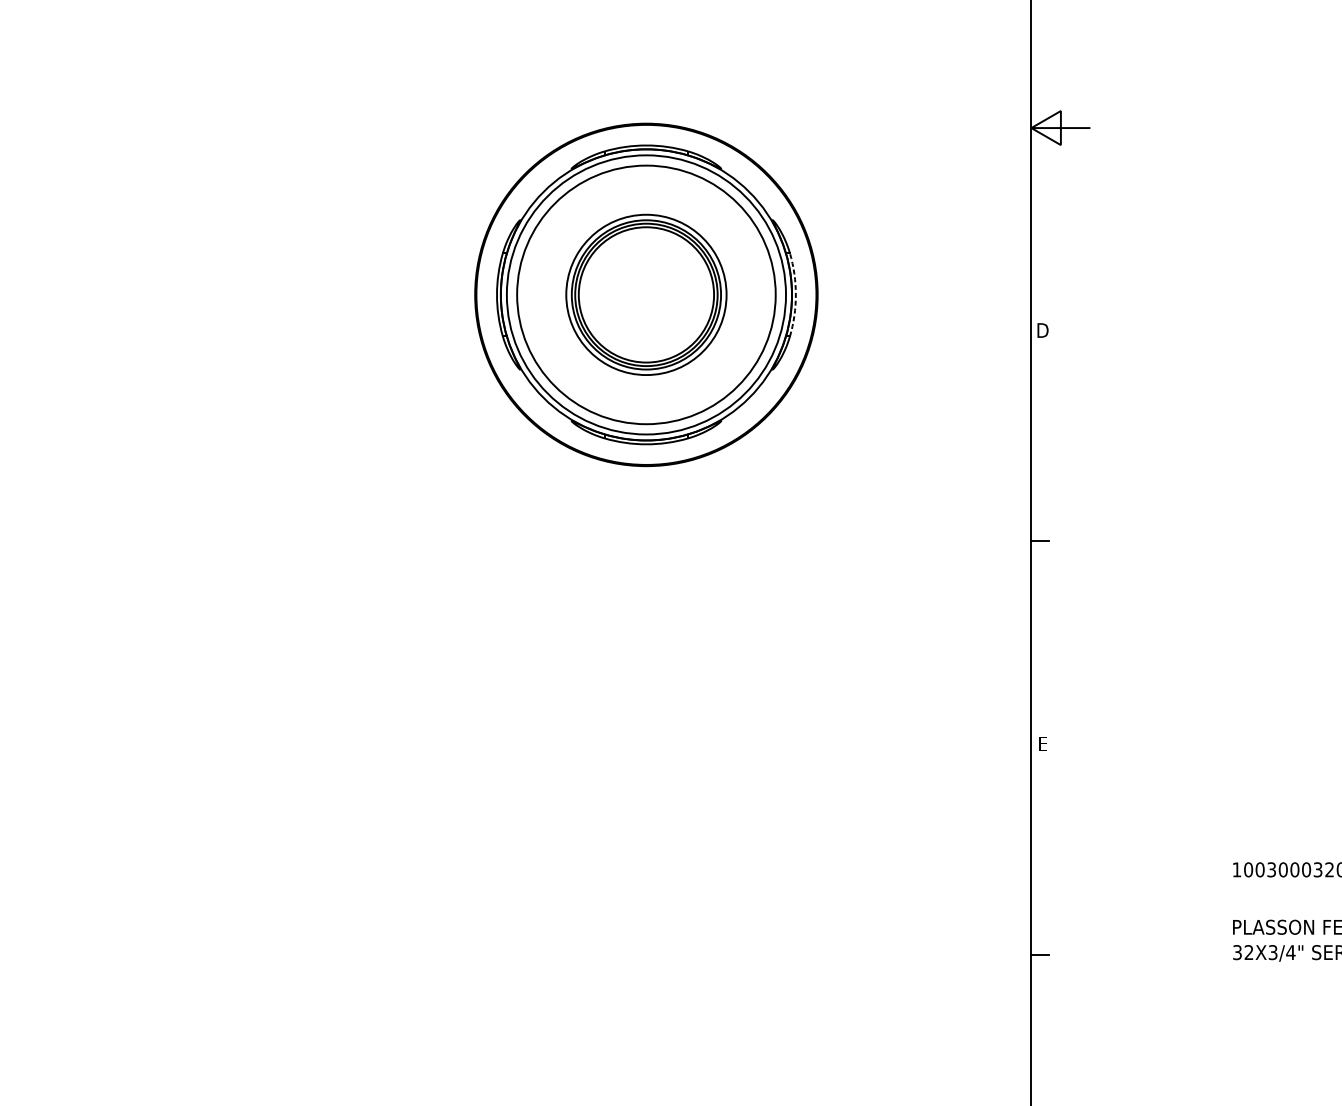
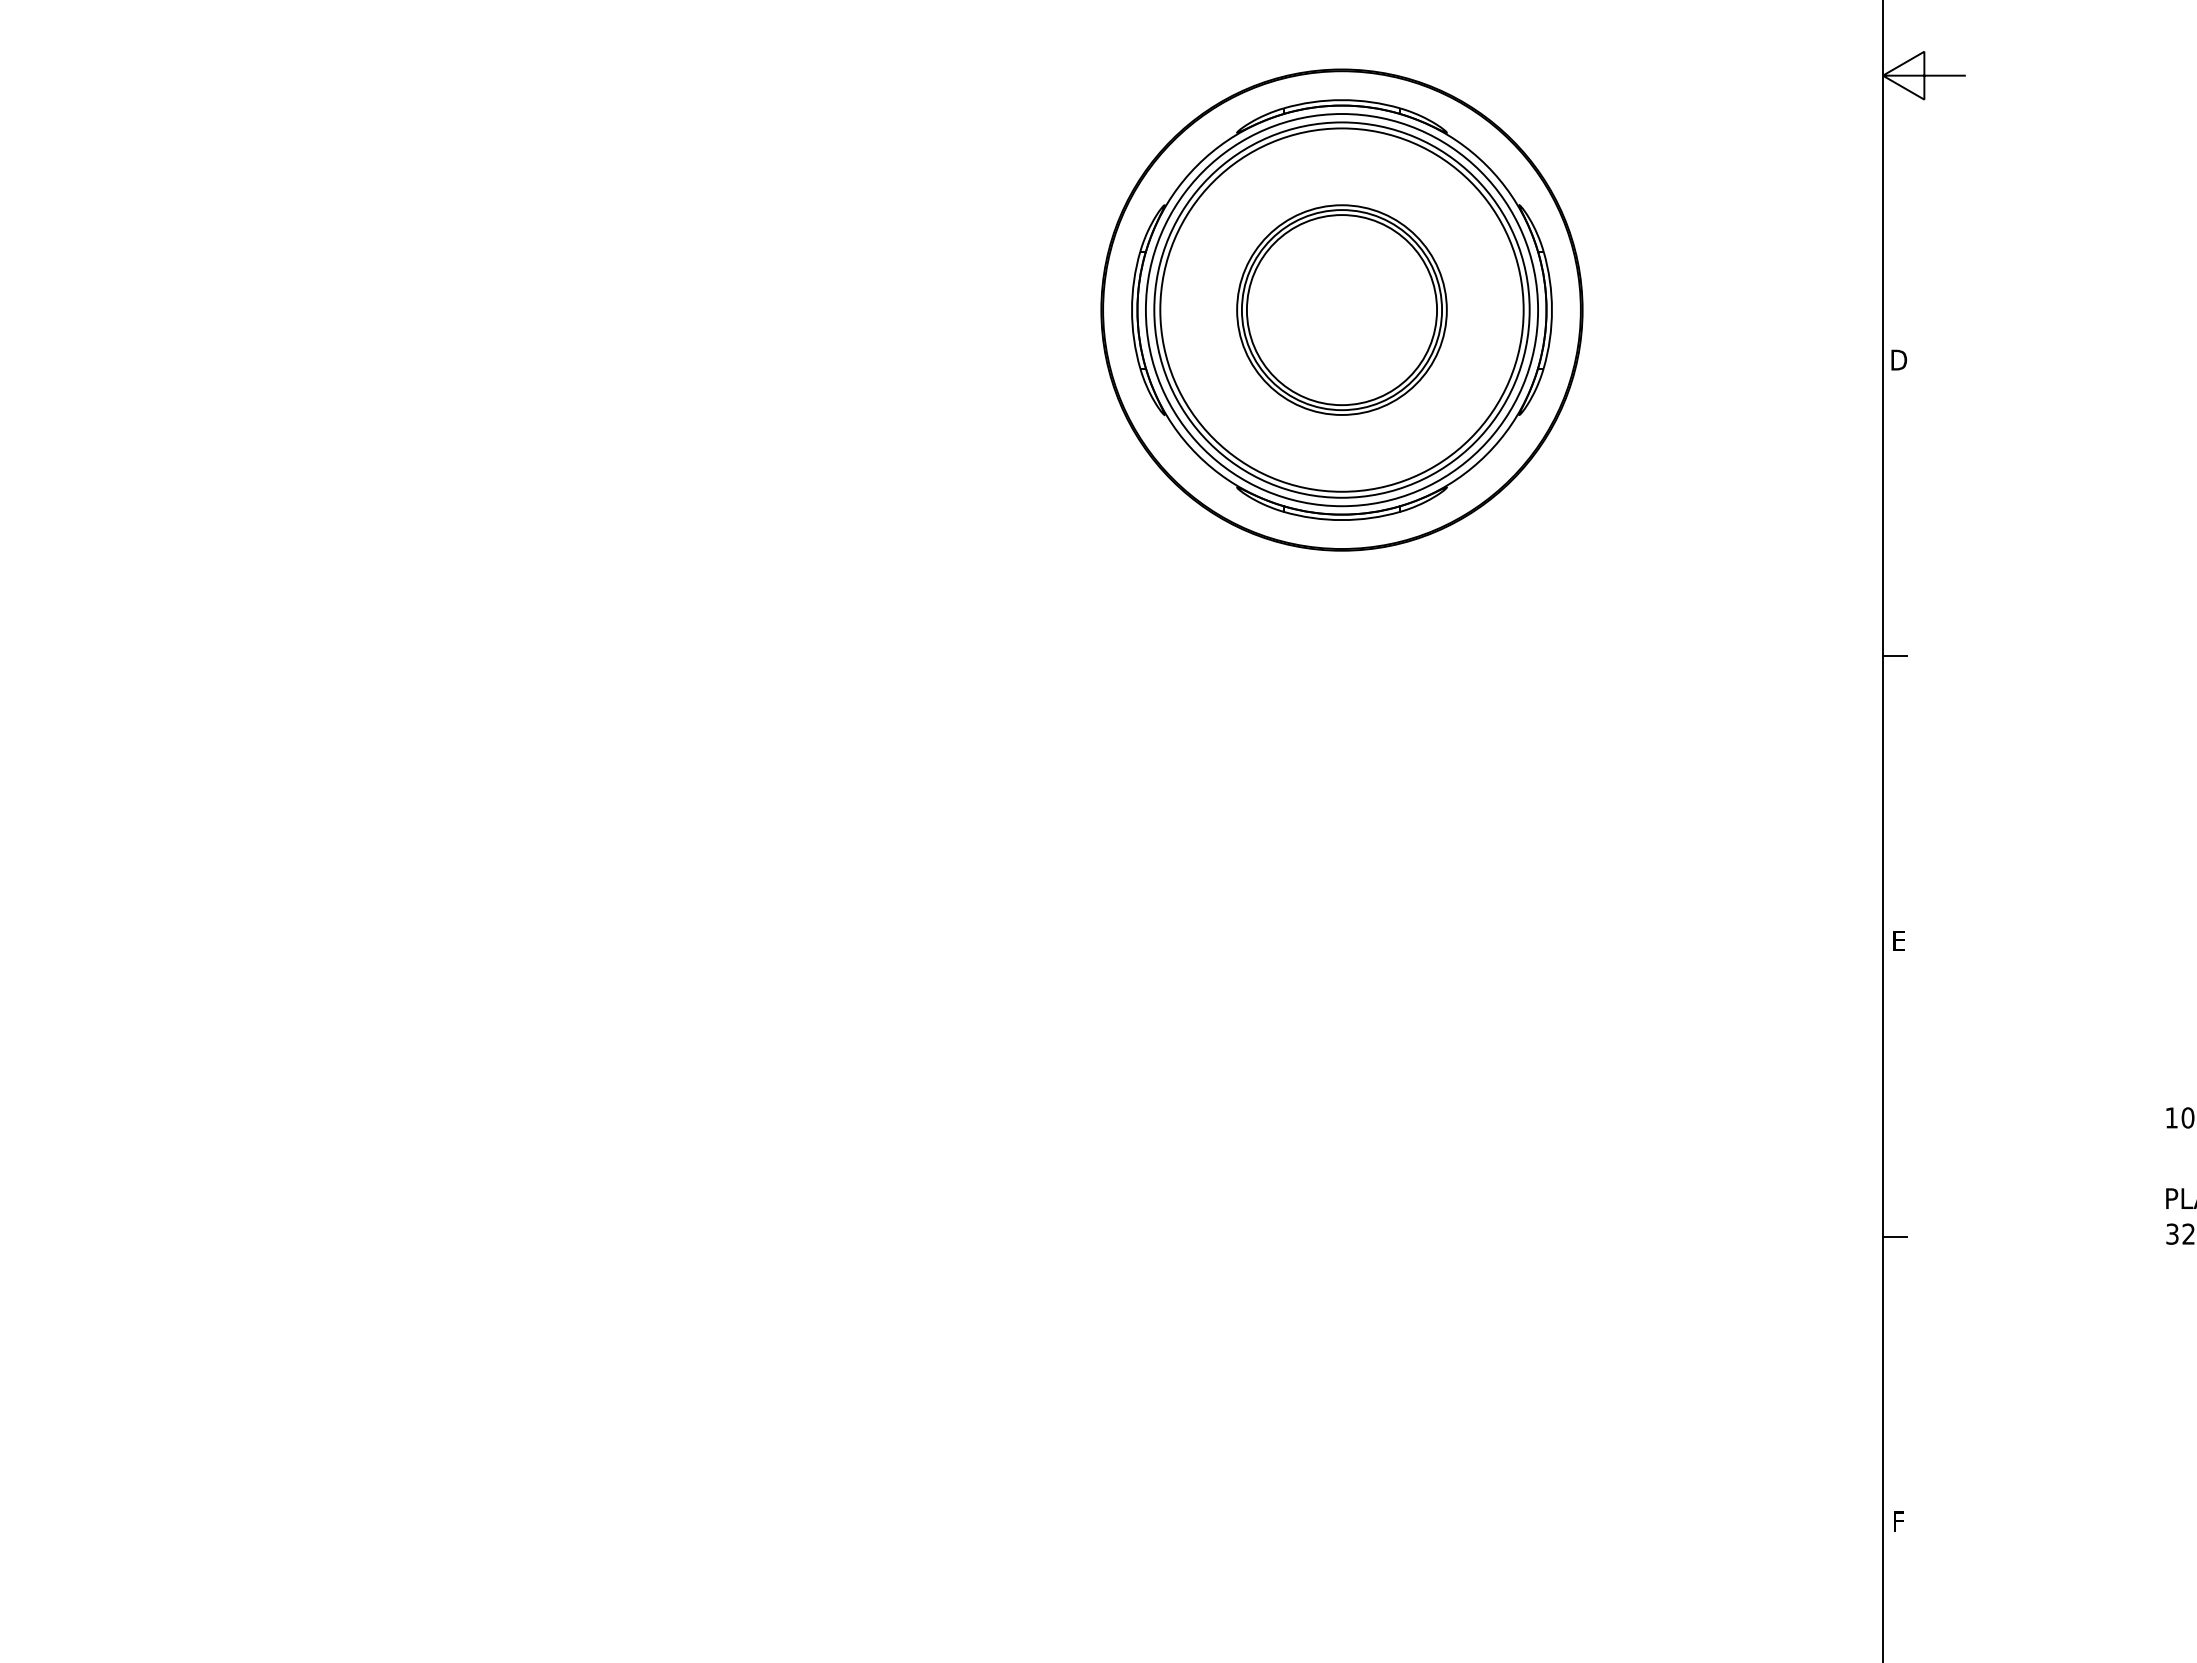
circle: (646, 294) -> (1341, 309), size x1.67
arc: (795, 295) -> (1551, 310), dashed -> solid

